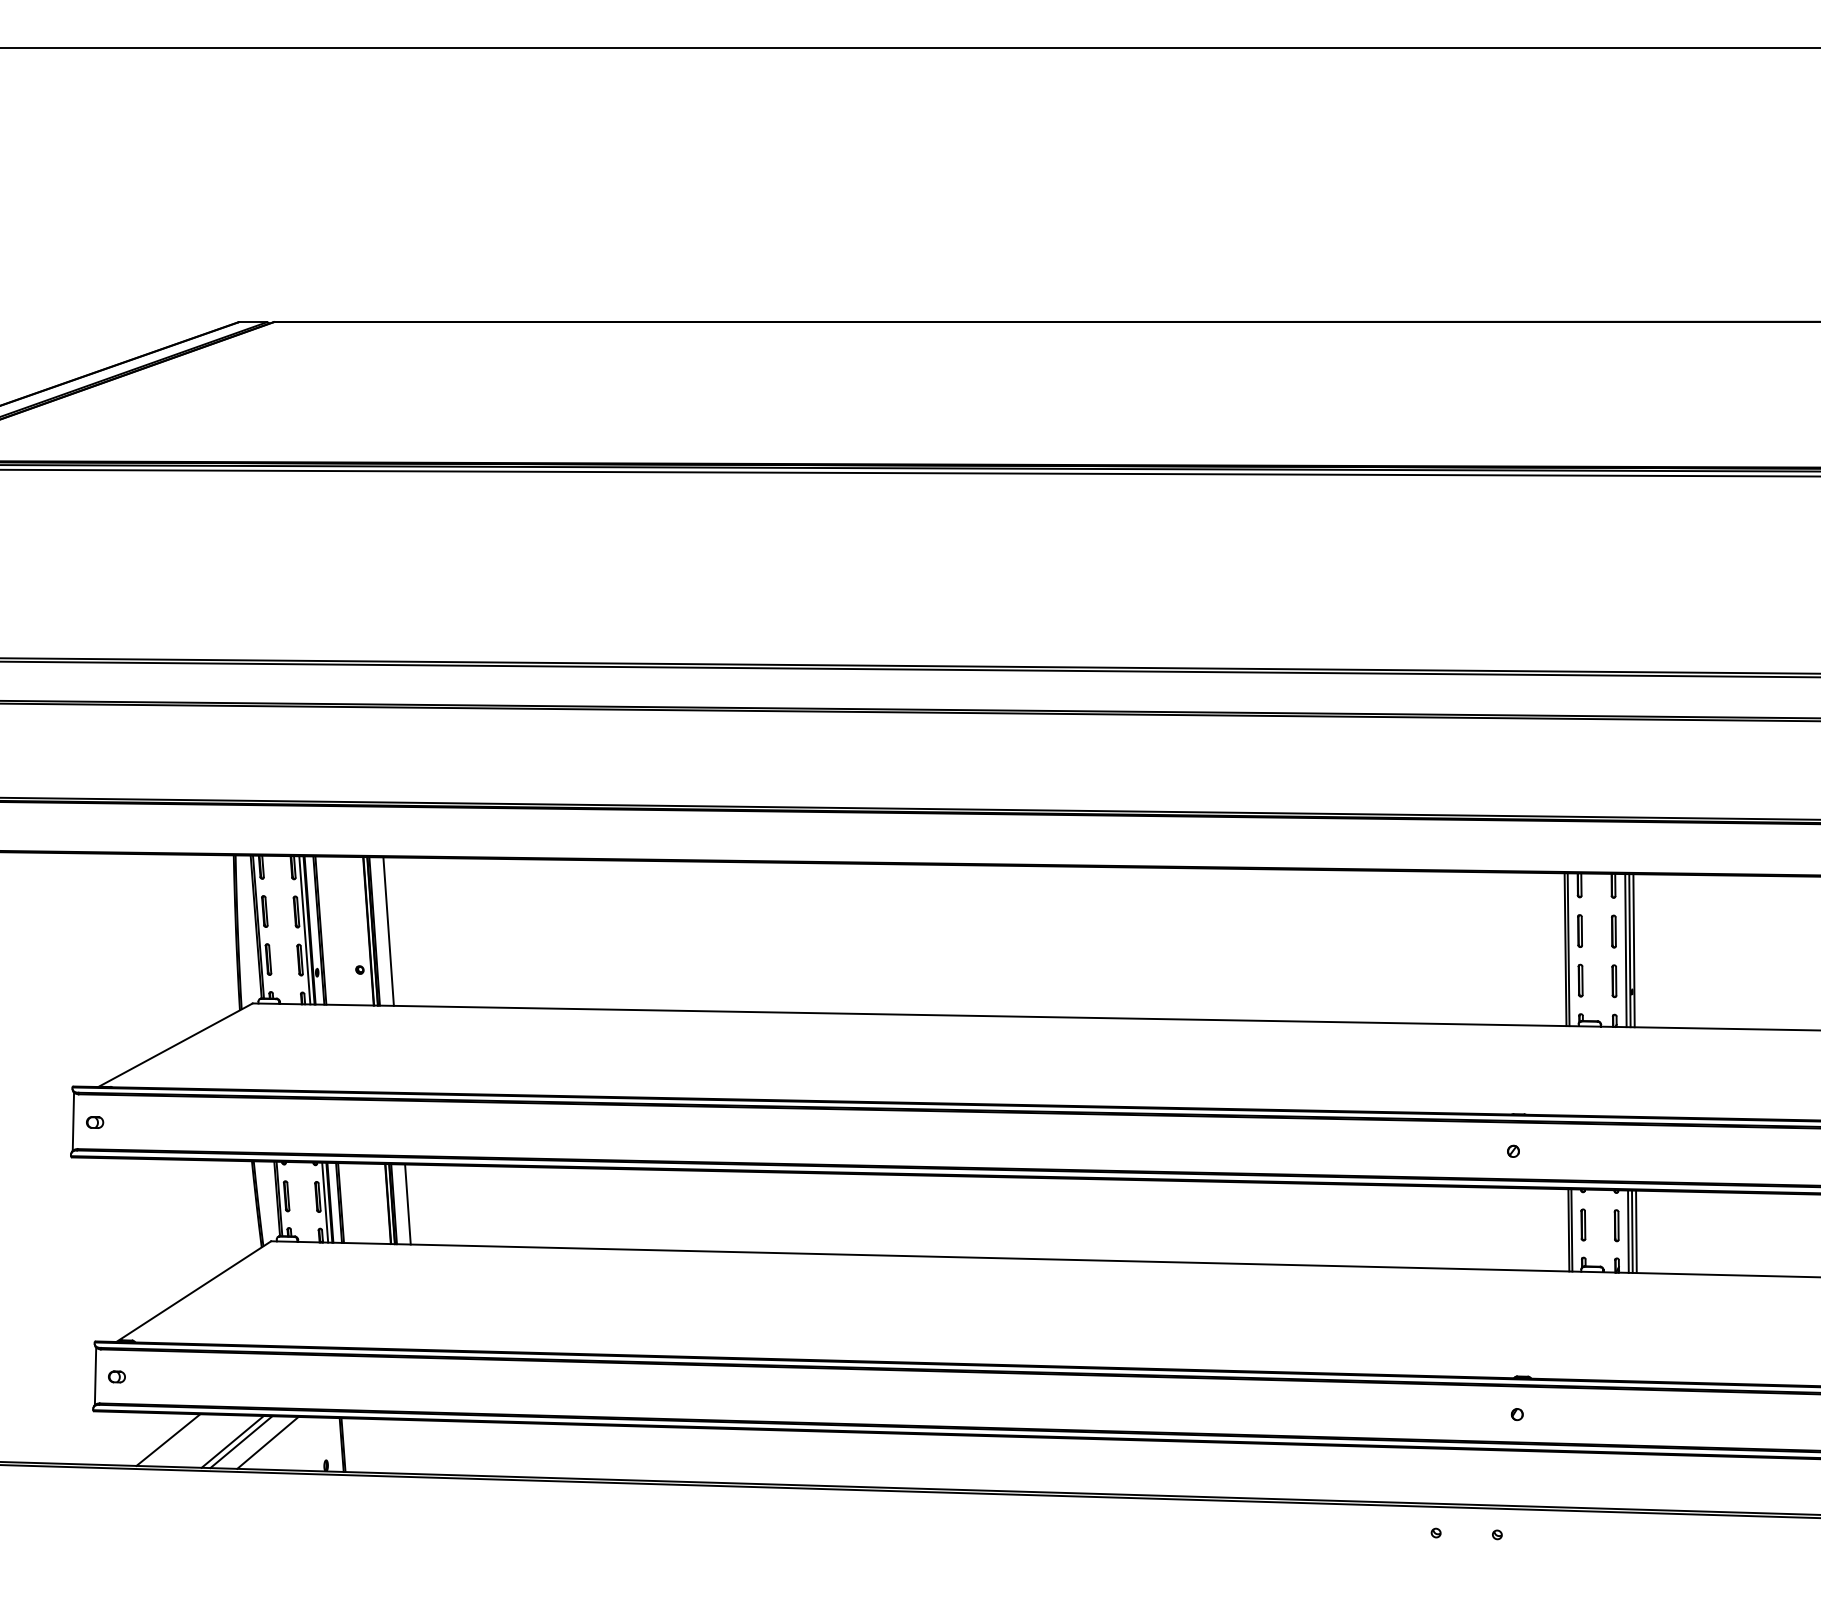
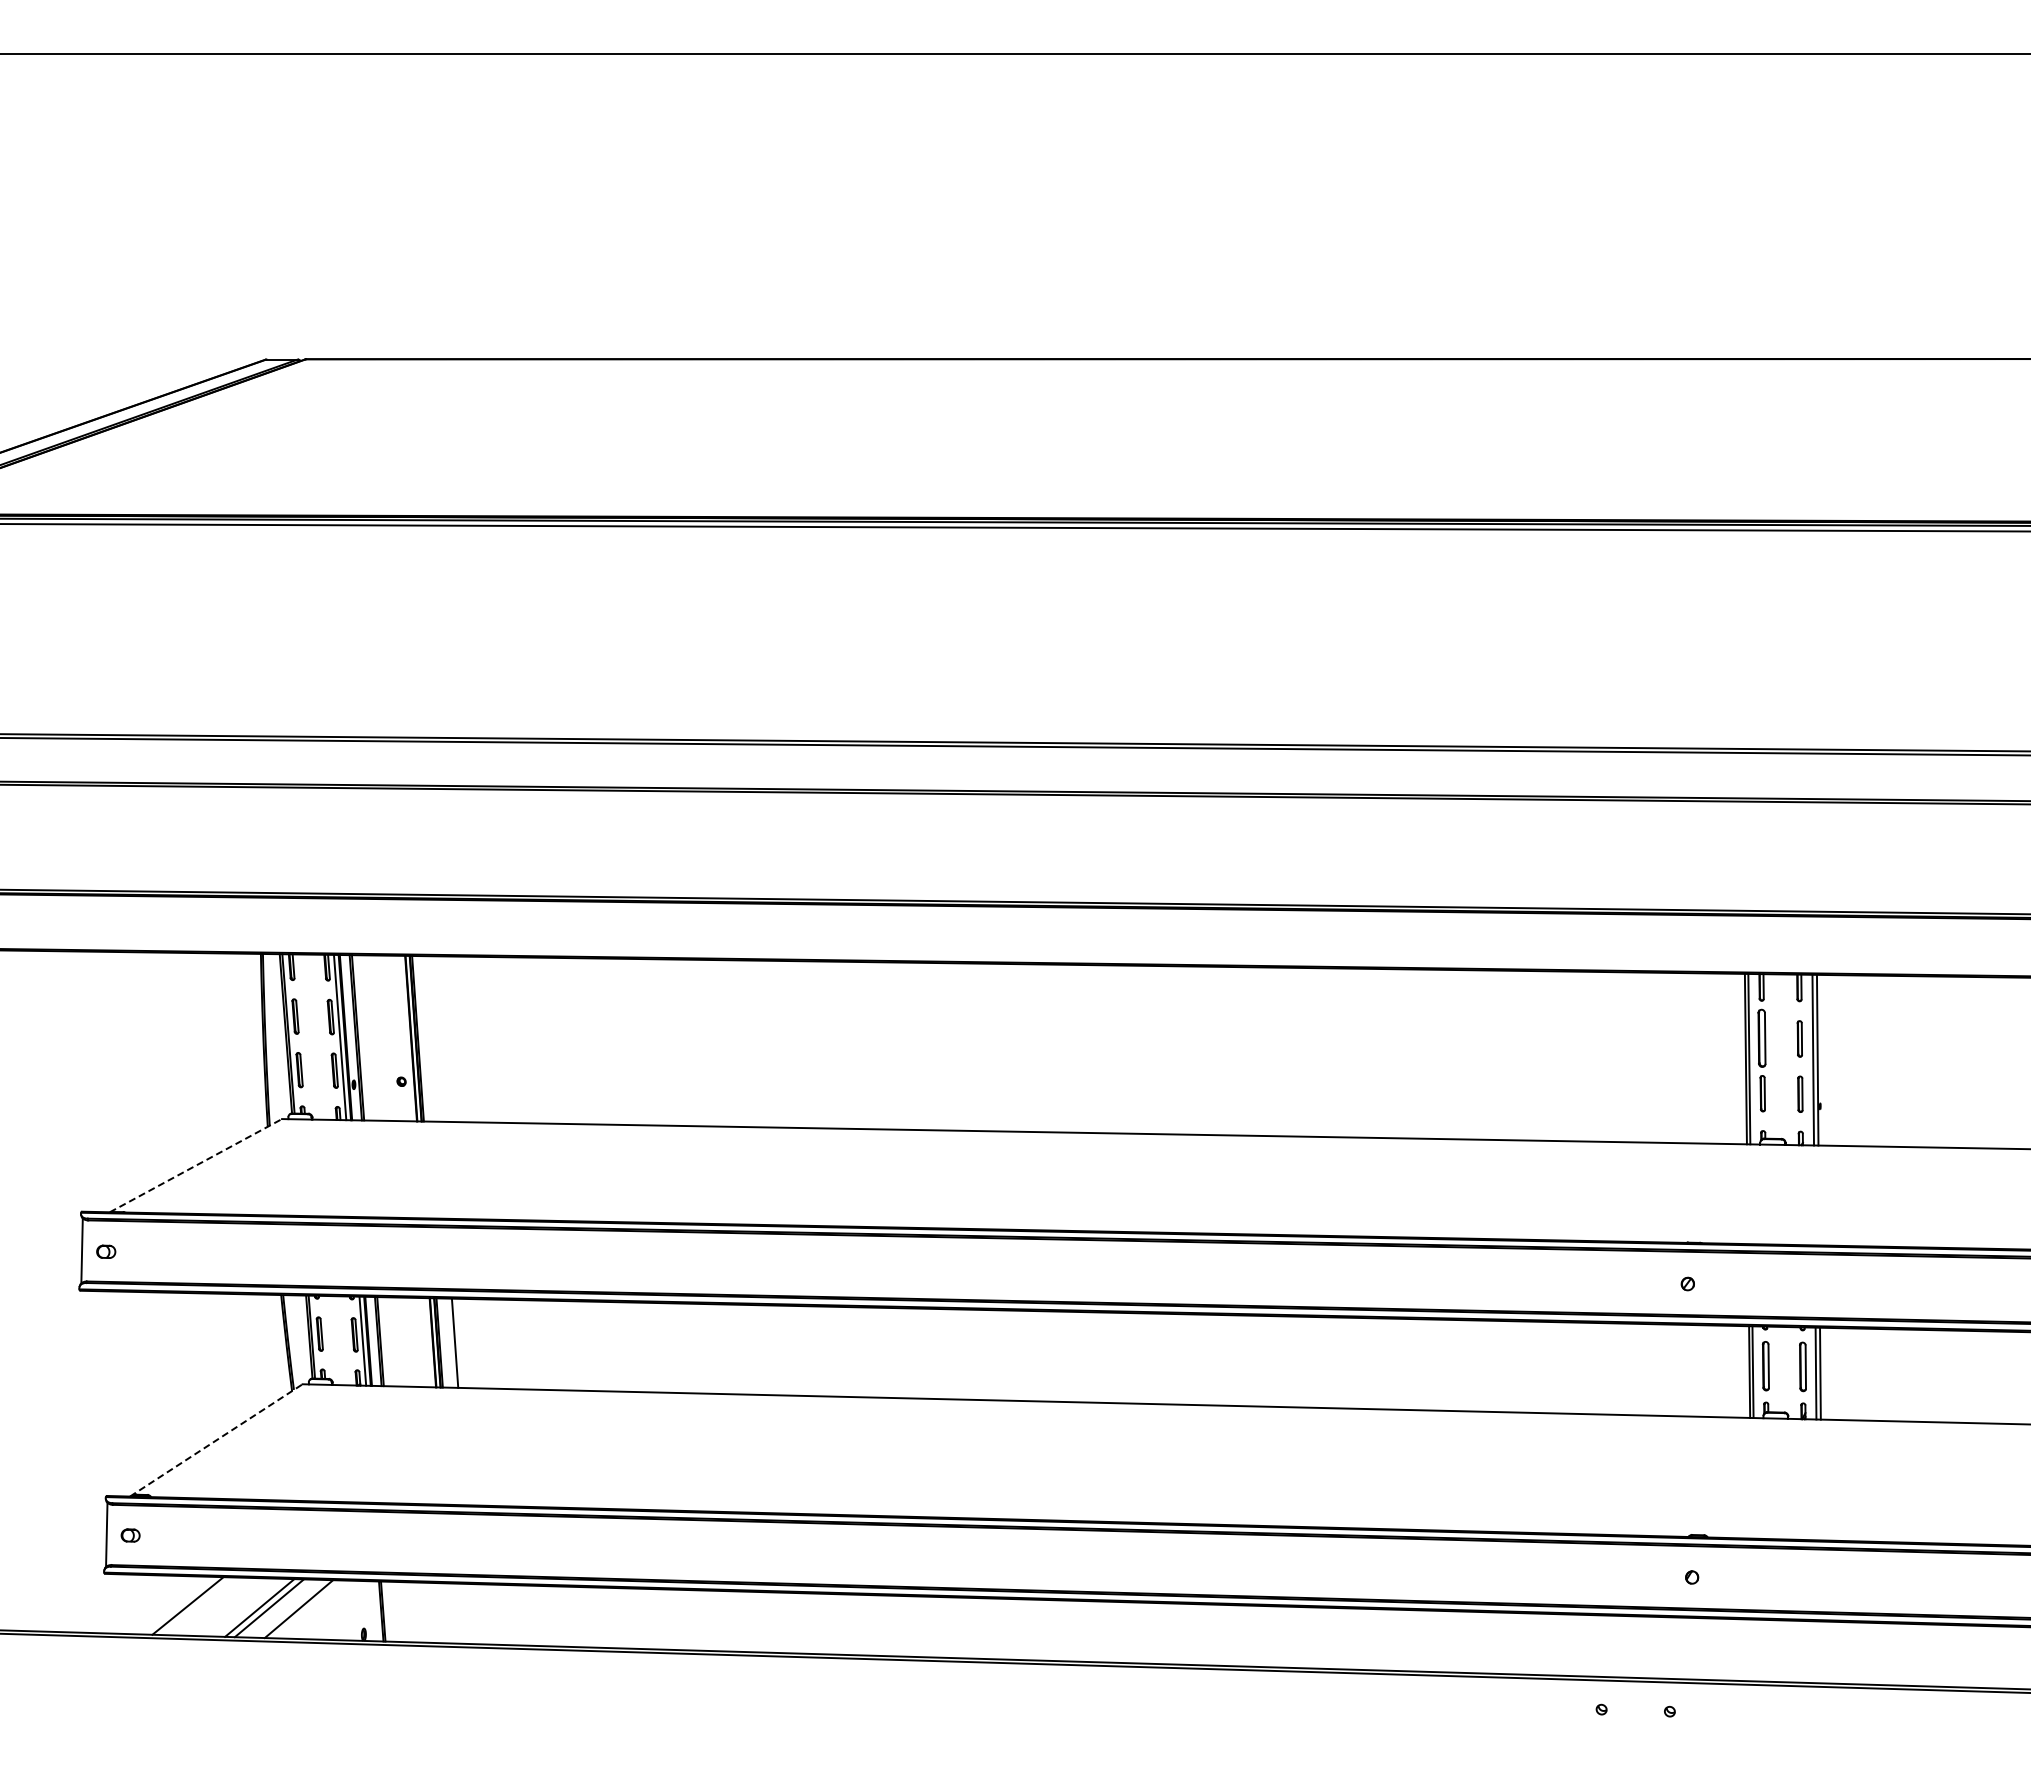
line: (388, 931) -> (433, 1038), removed
part: (1580, 931) -> (1762, 1038), size x1.6
line: (1634, 950) -> (1822, 1059), removed
line: (175, 1045) -> (195, 1165), solid -> dashed
part: (1583, 1224) -> (1765, 1365), size x1.4
part: (1616, 1225) -> (1802, 1366), size x1.4
line: (1636, 1231) -> (1824, 1373), removed
line: (193, 1291) -> (216, 1440), solid -> dashed

